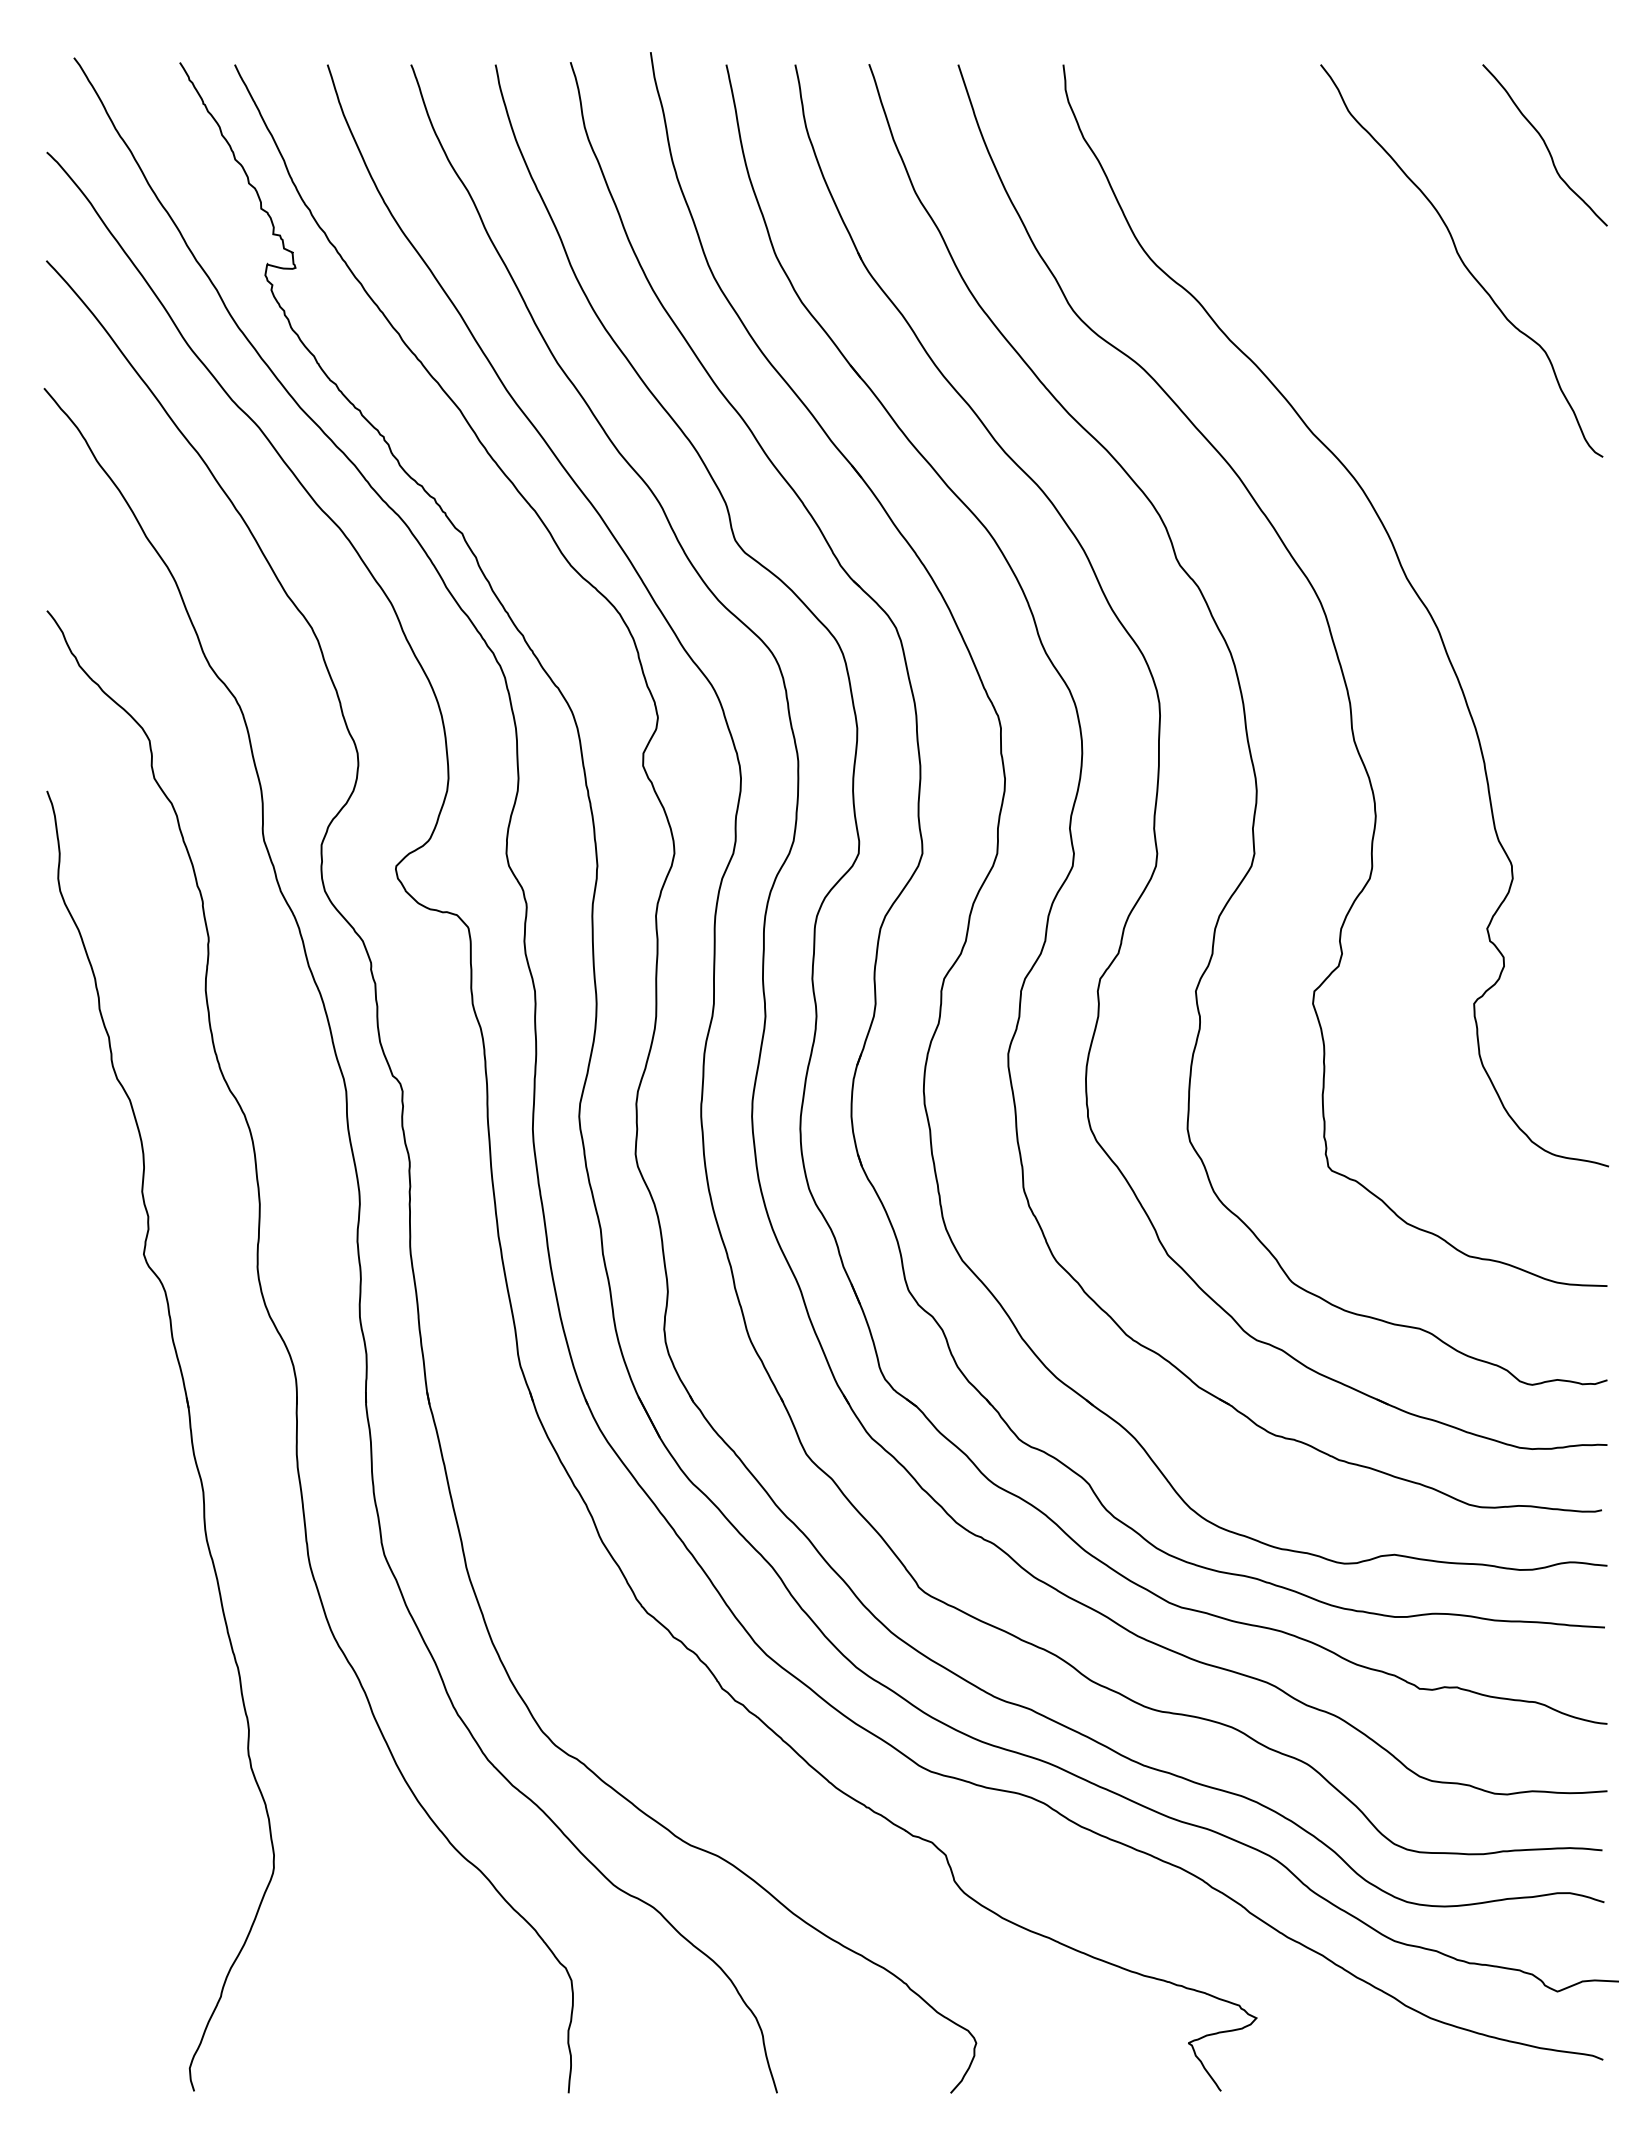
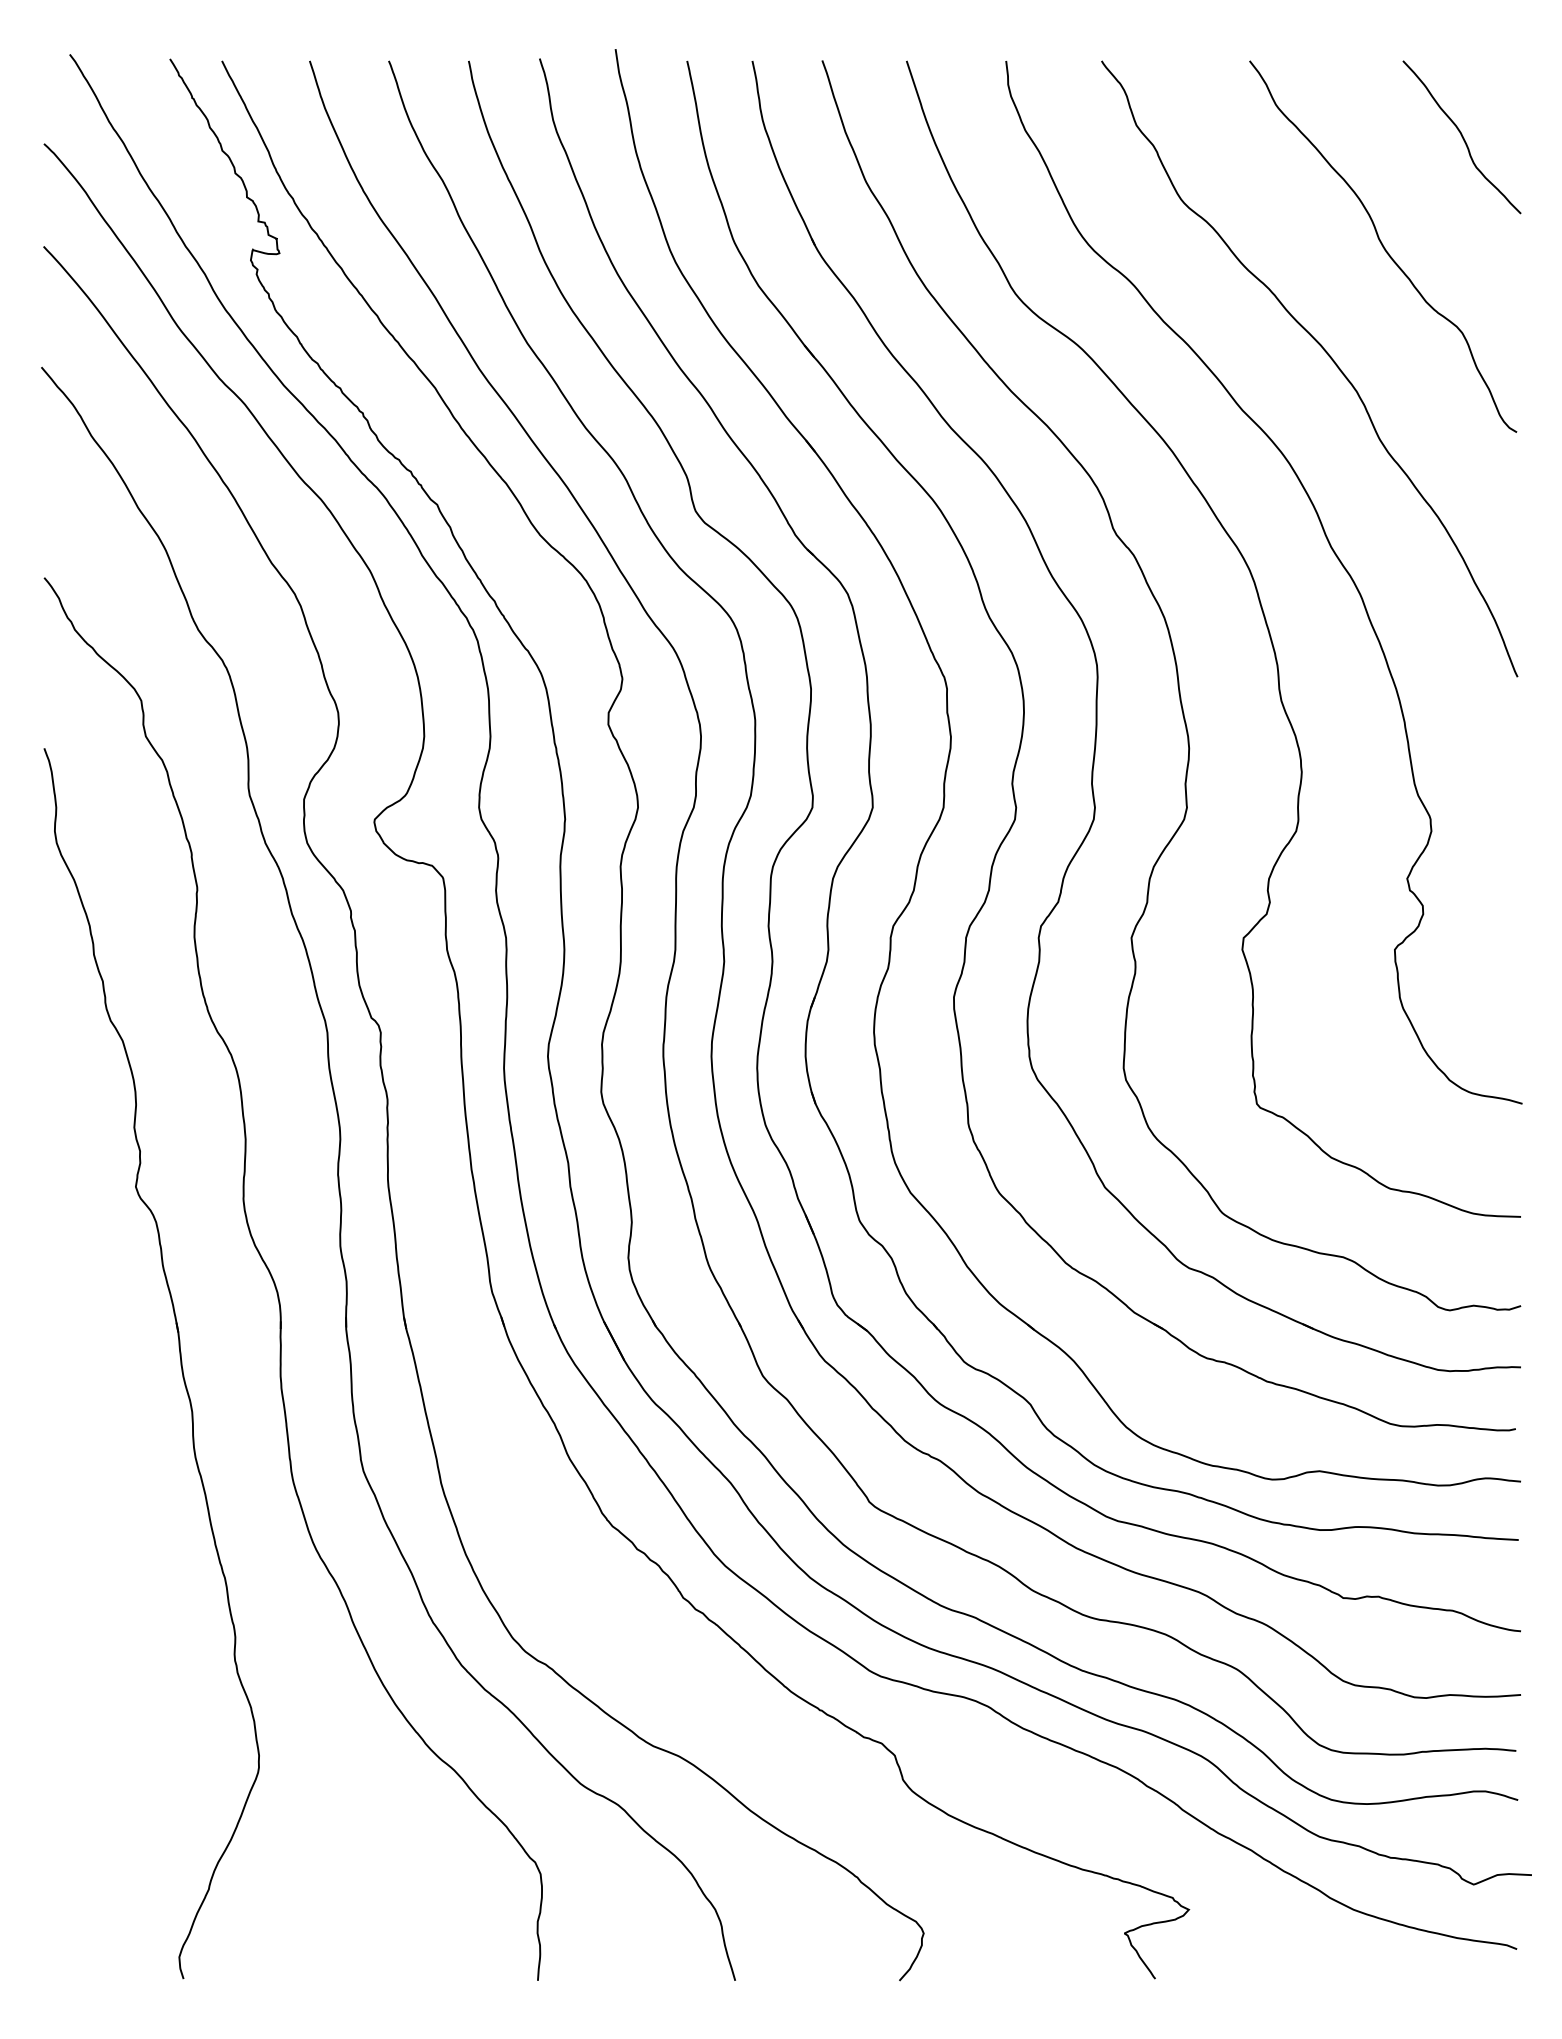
curve: (1400, 372) -> (1325, 352), added

